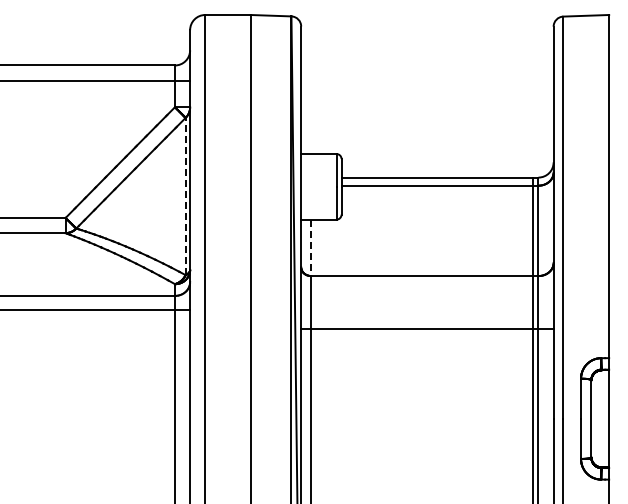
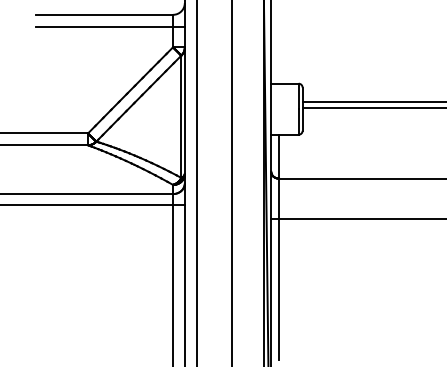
line: (185, 196) -> (181, 116), dashed -> solid
line: (311, 248) -> (279, 157), dashed -> solid

